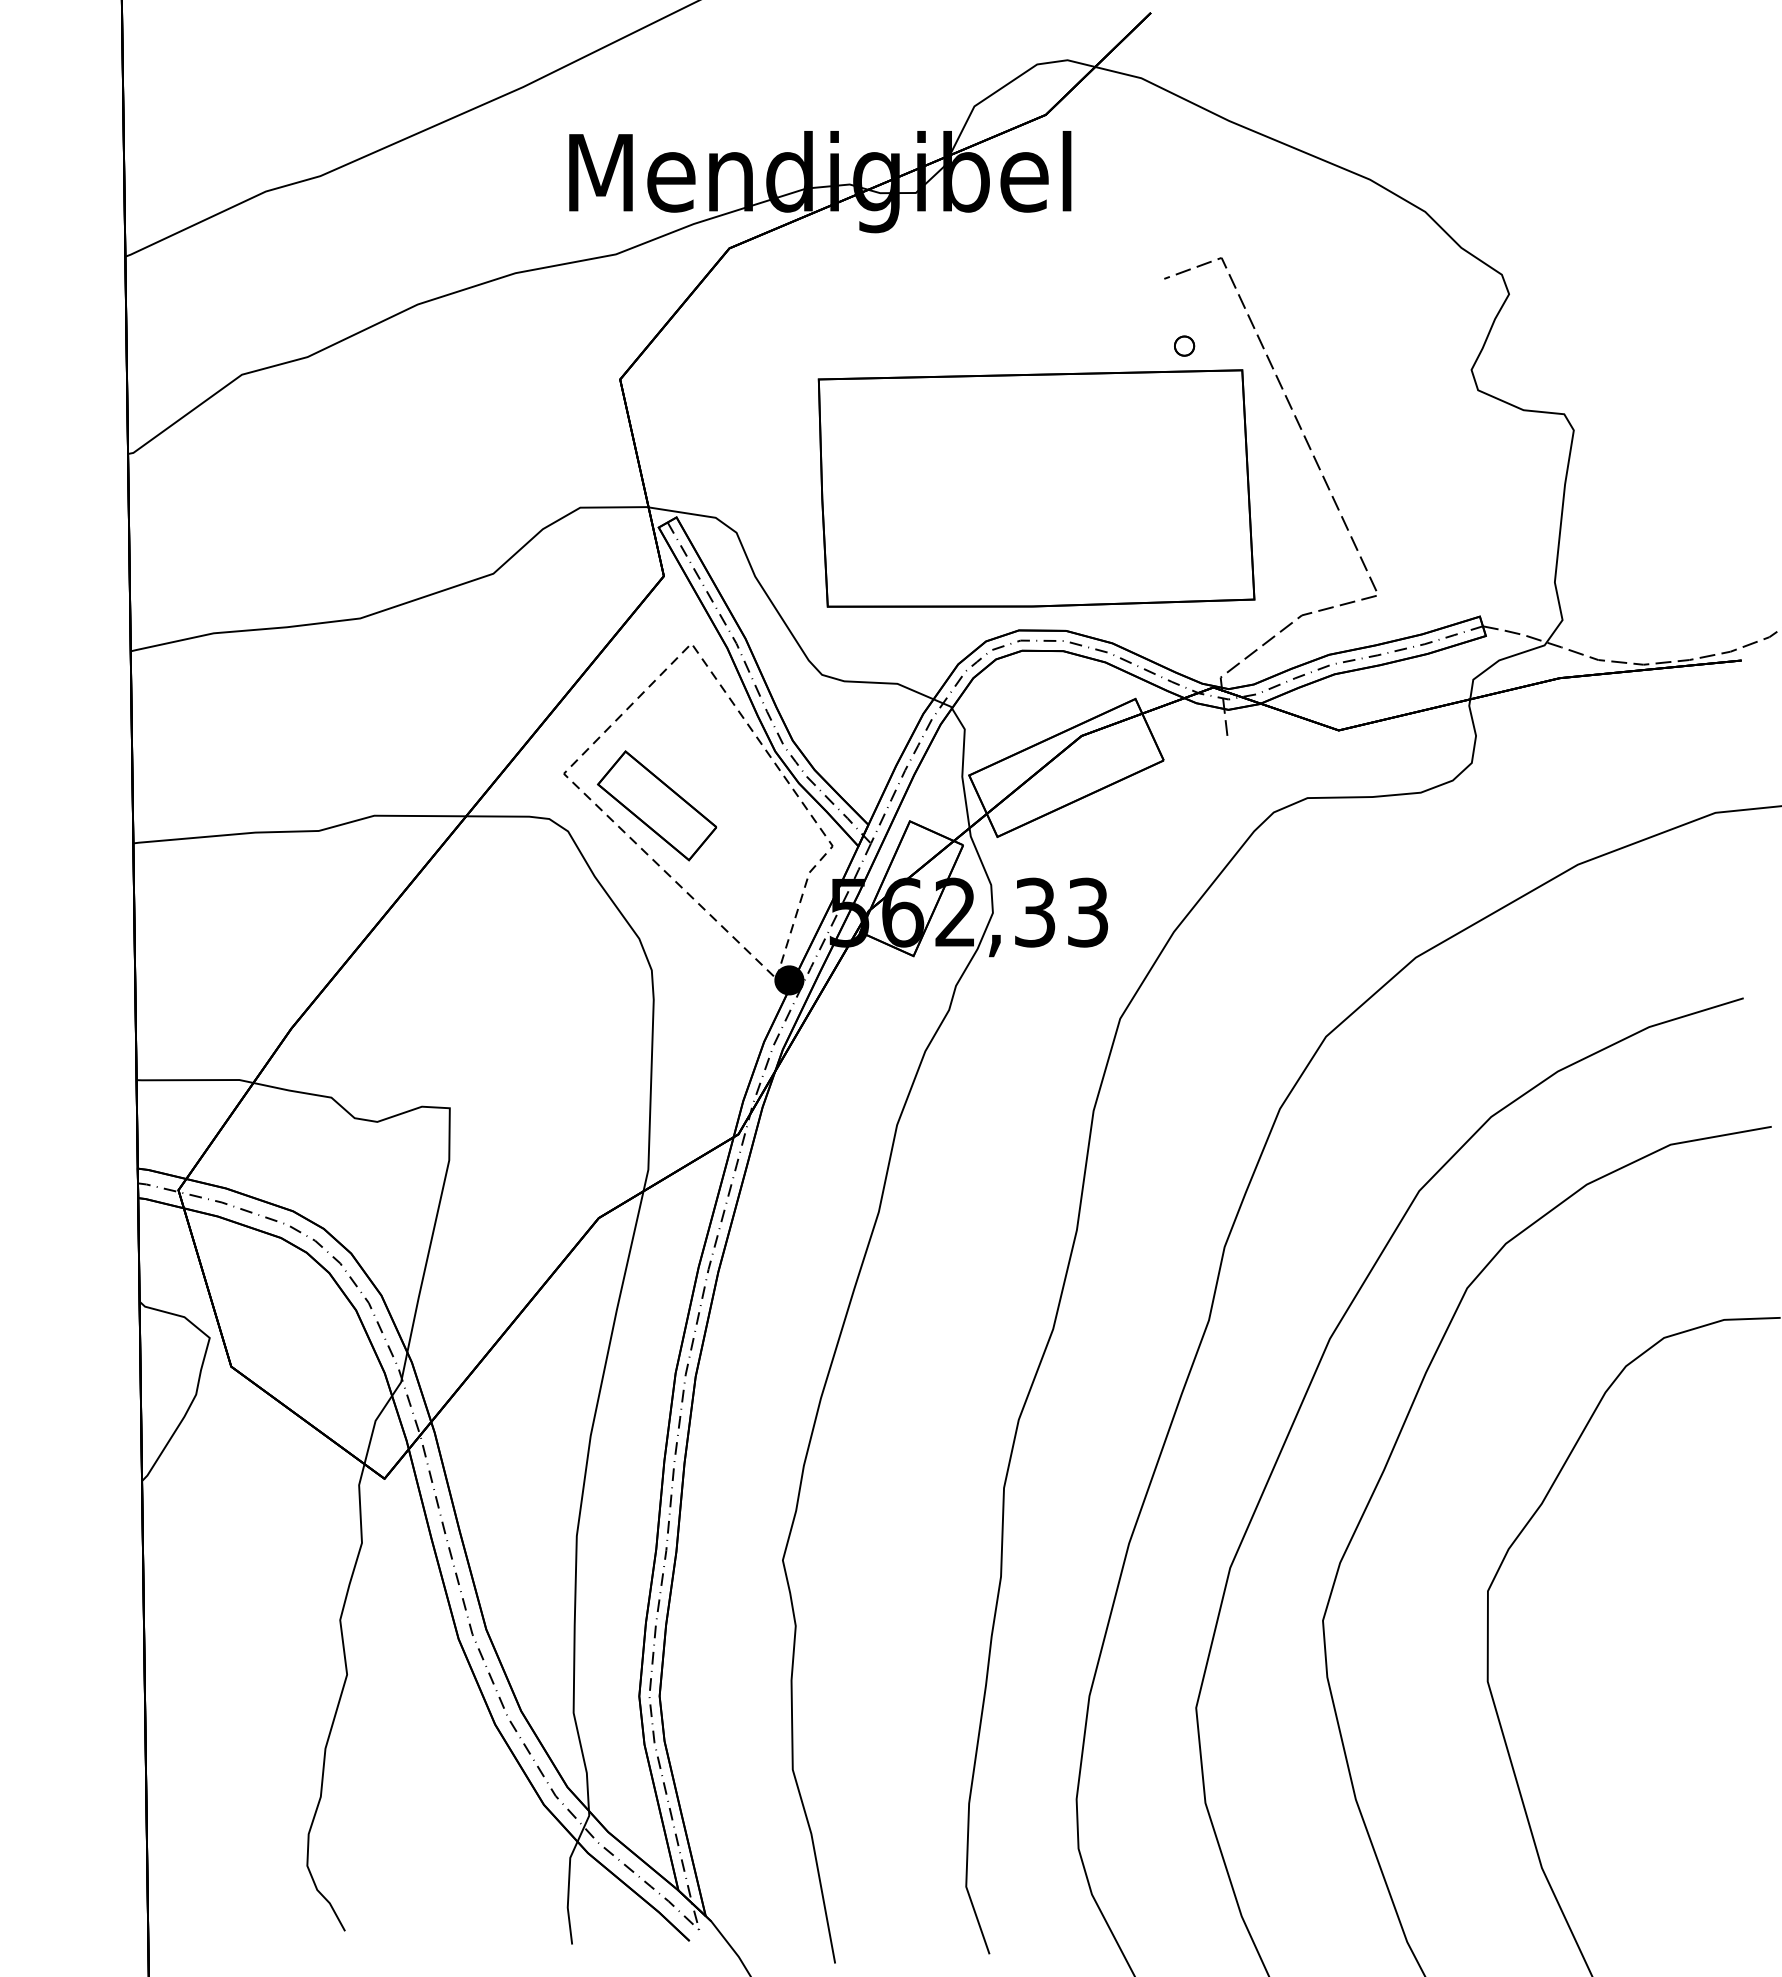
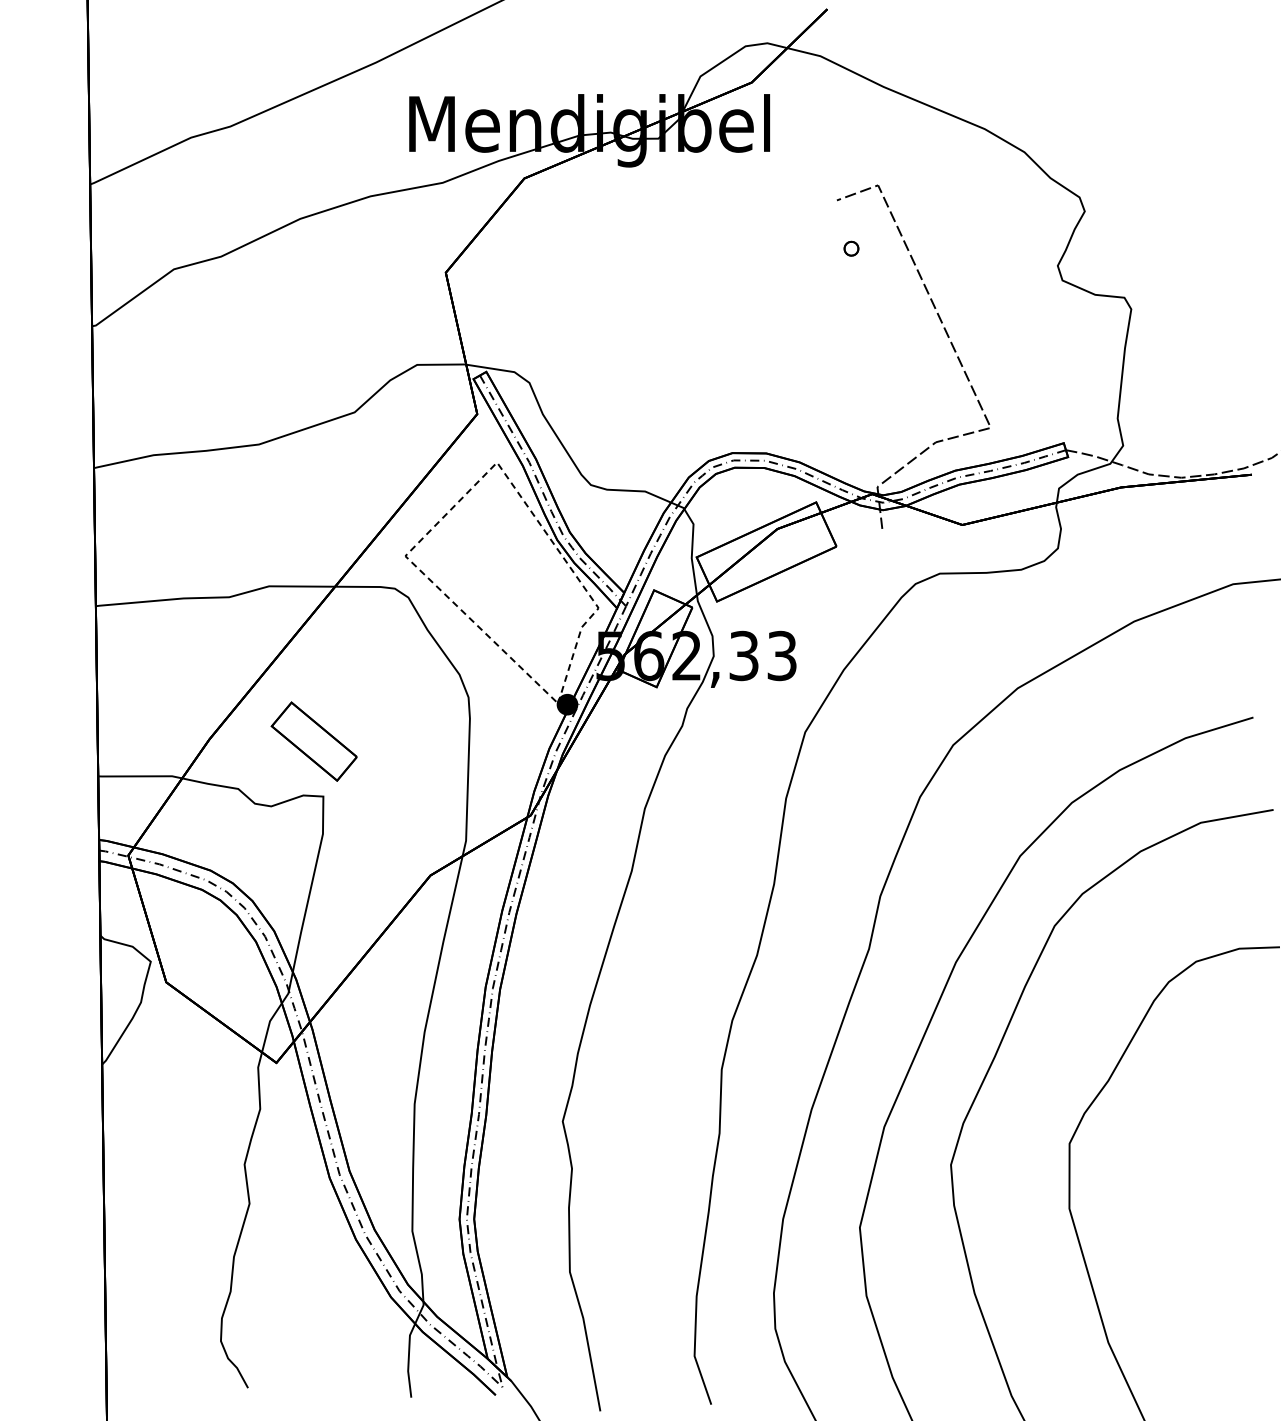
part: (1036, 488) -> (745, 351), removed
part: (657, 805) -> (314, 741), moved

